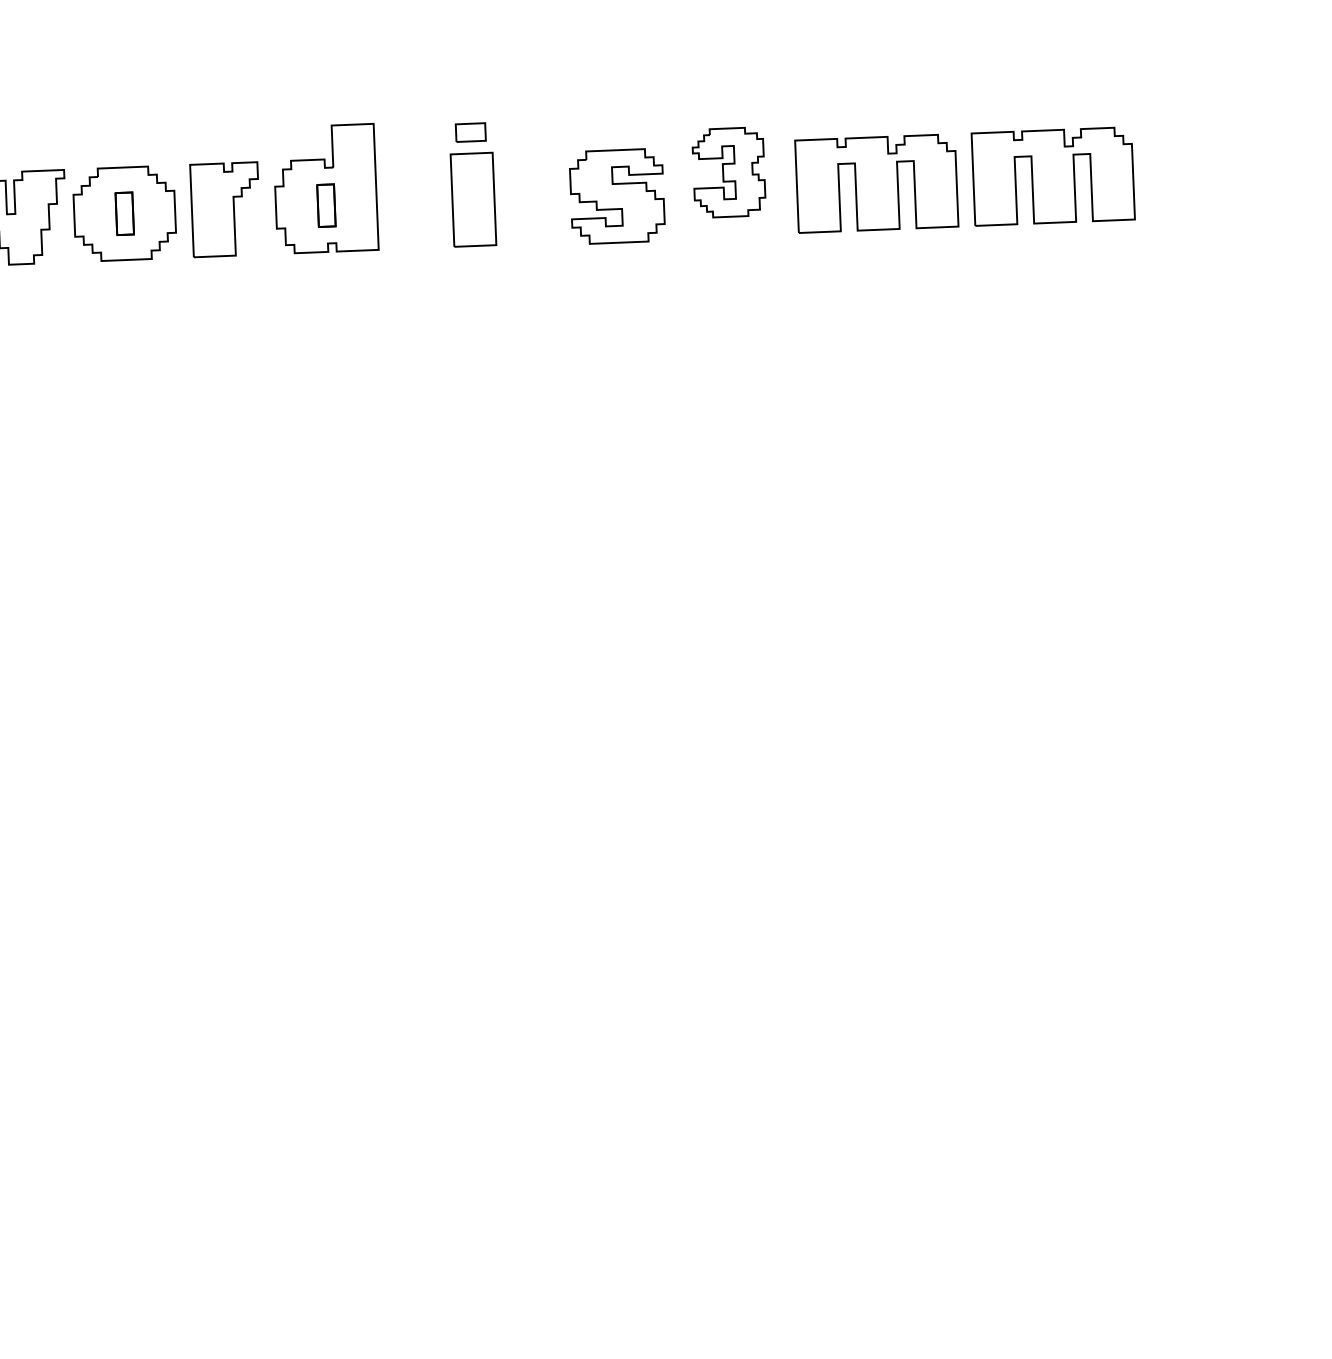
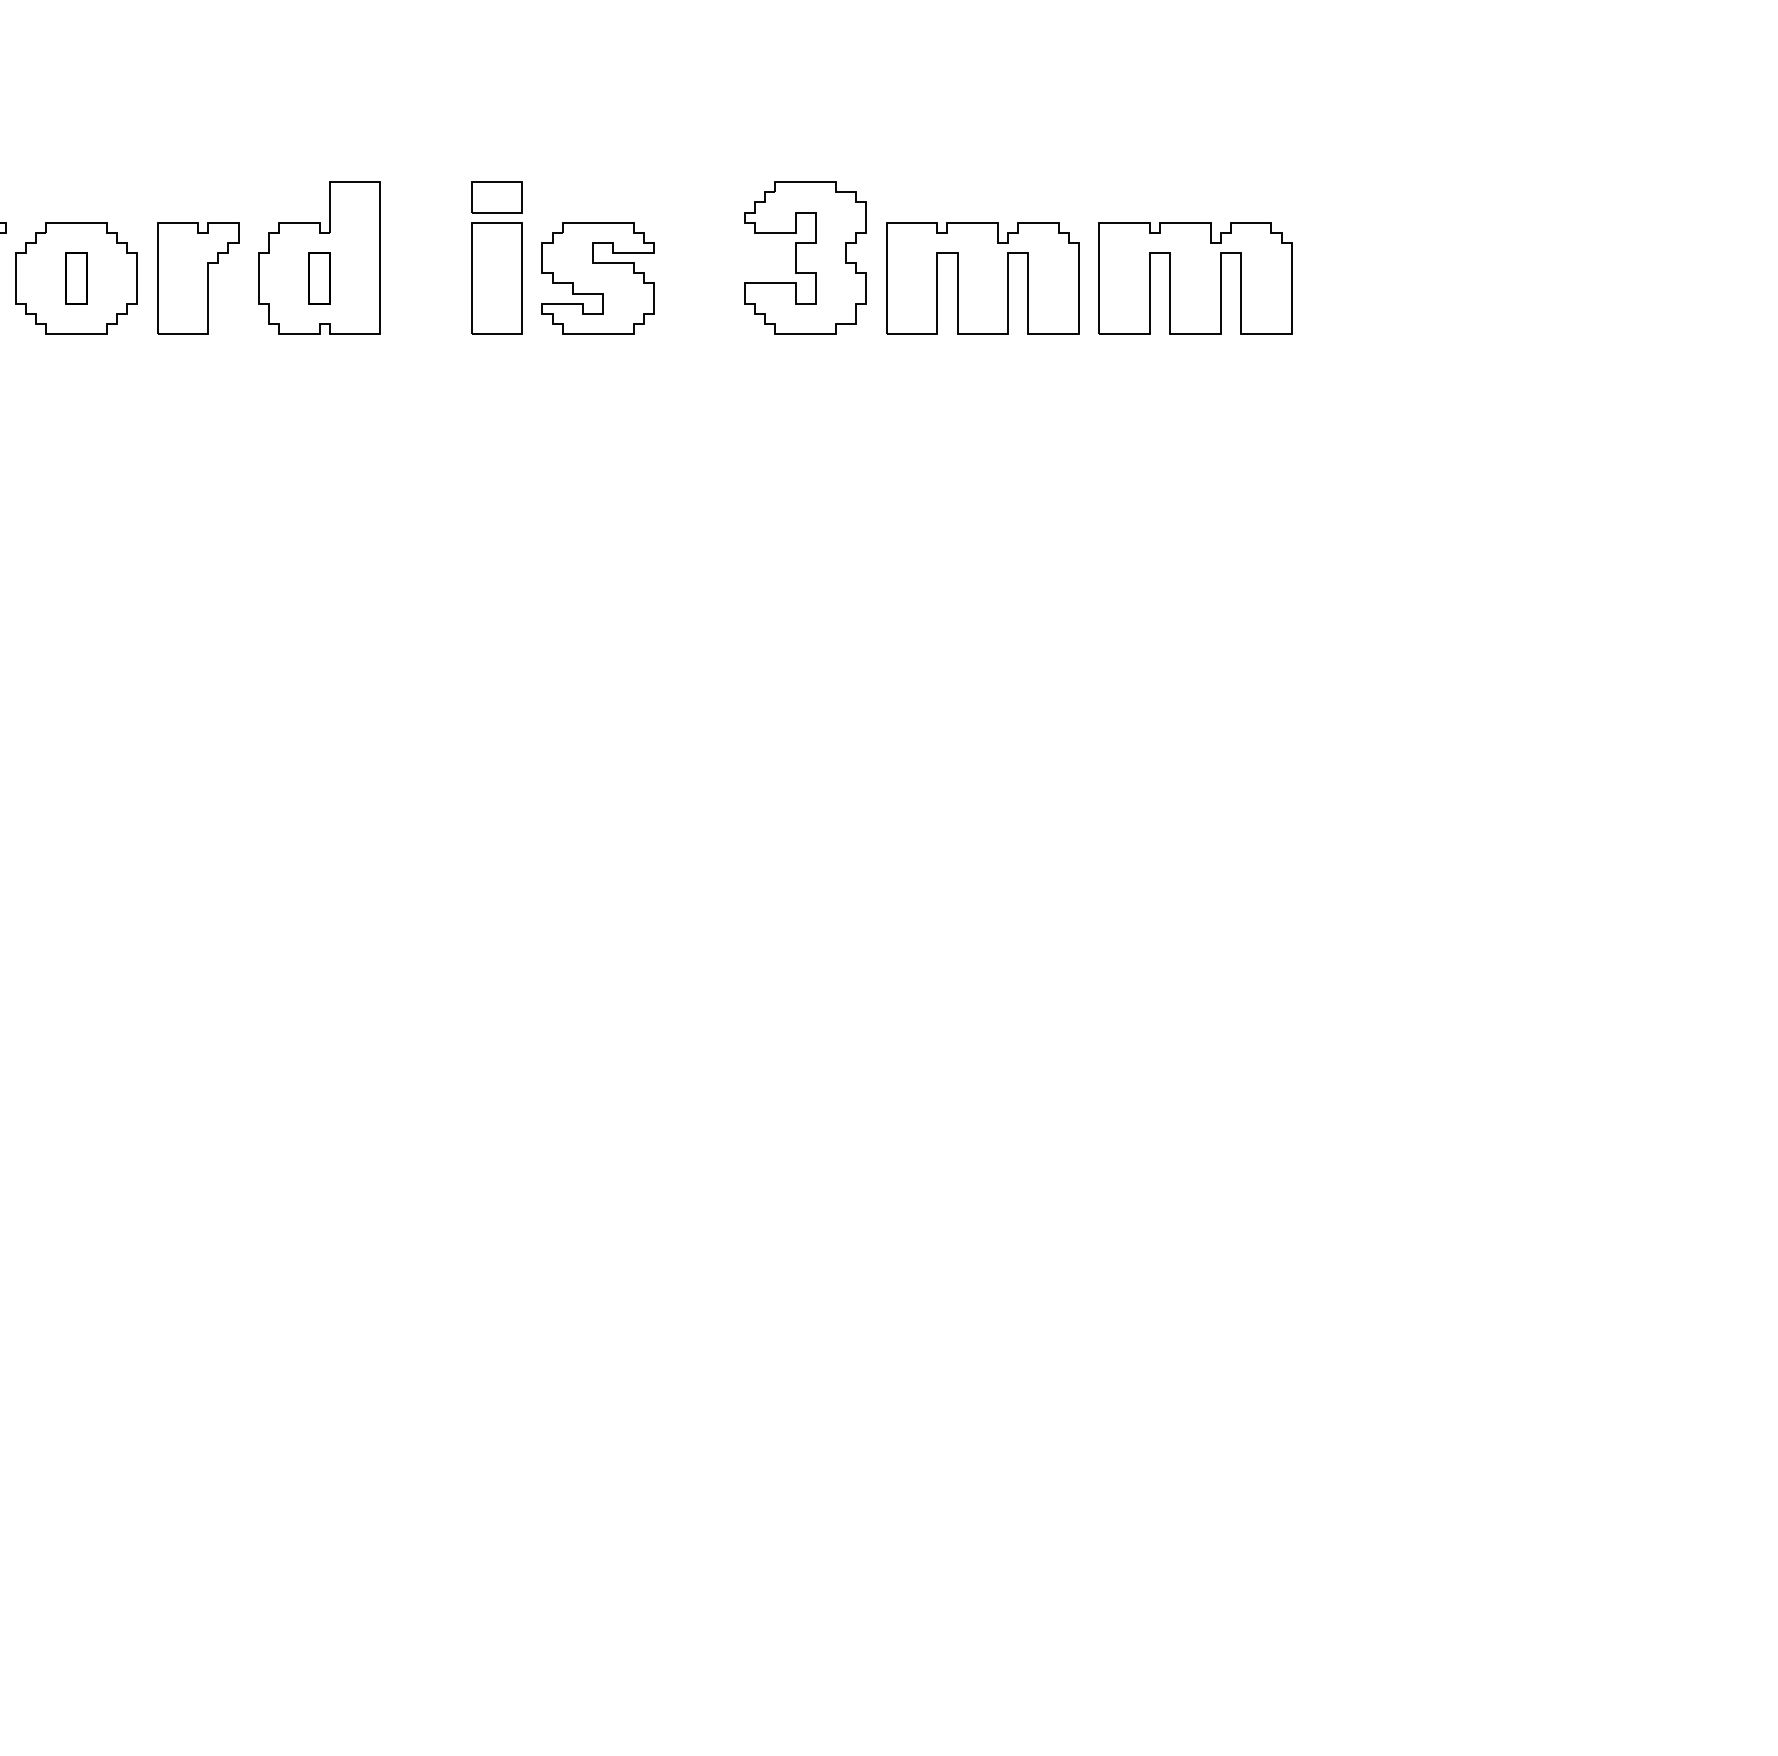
part: (470, 132) -> (496, 197), size x1.43
part: (728, 172) -> (805, 257), size x1.43
part: (616, 196) -> (597, 278), moved

